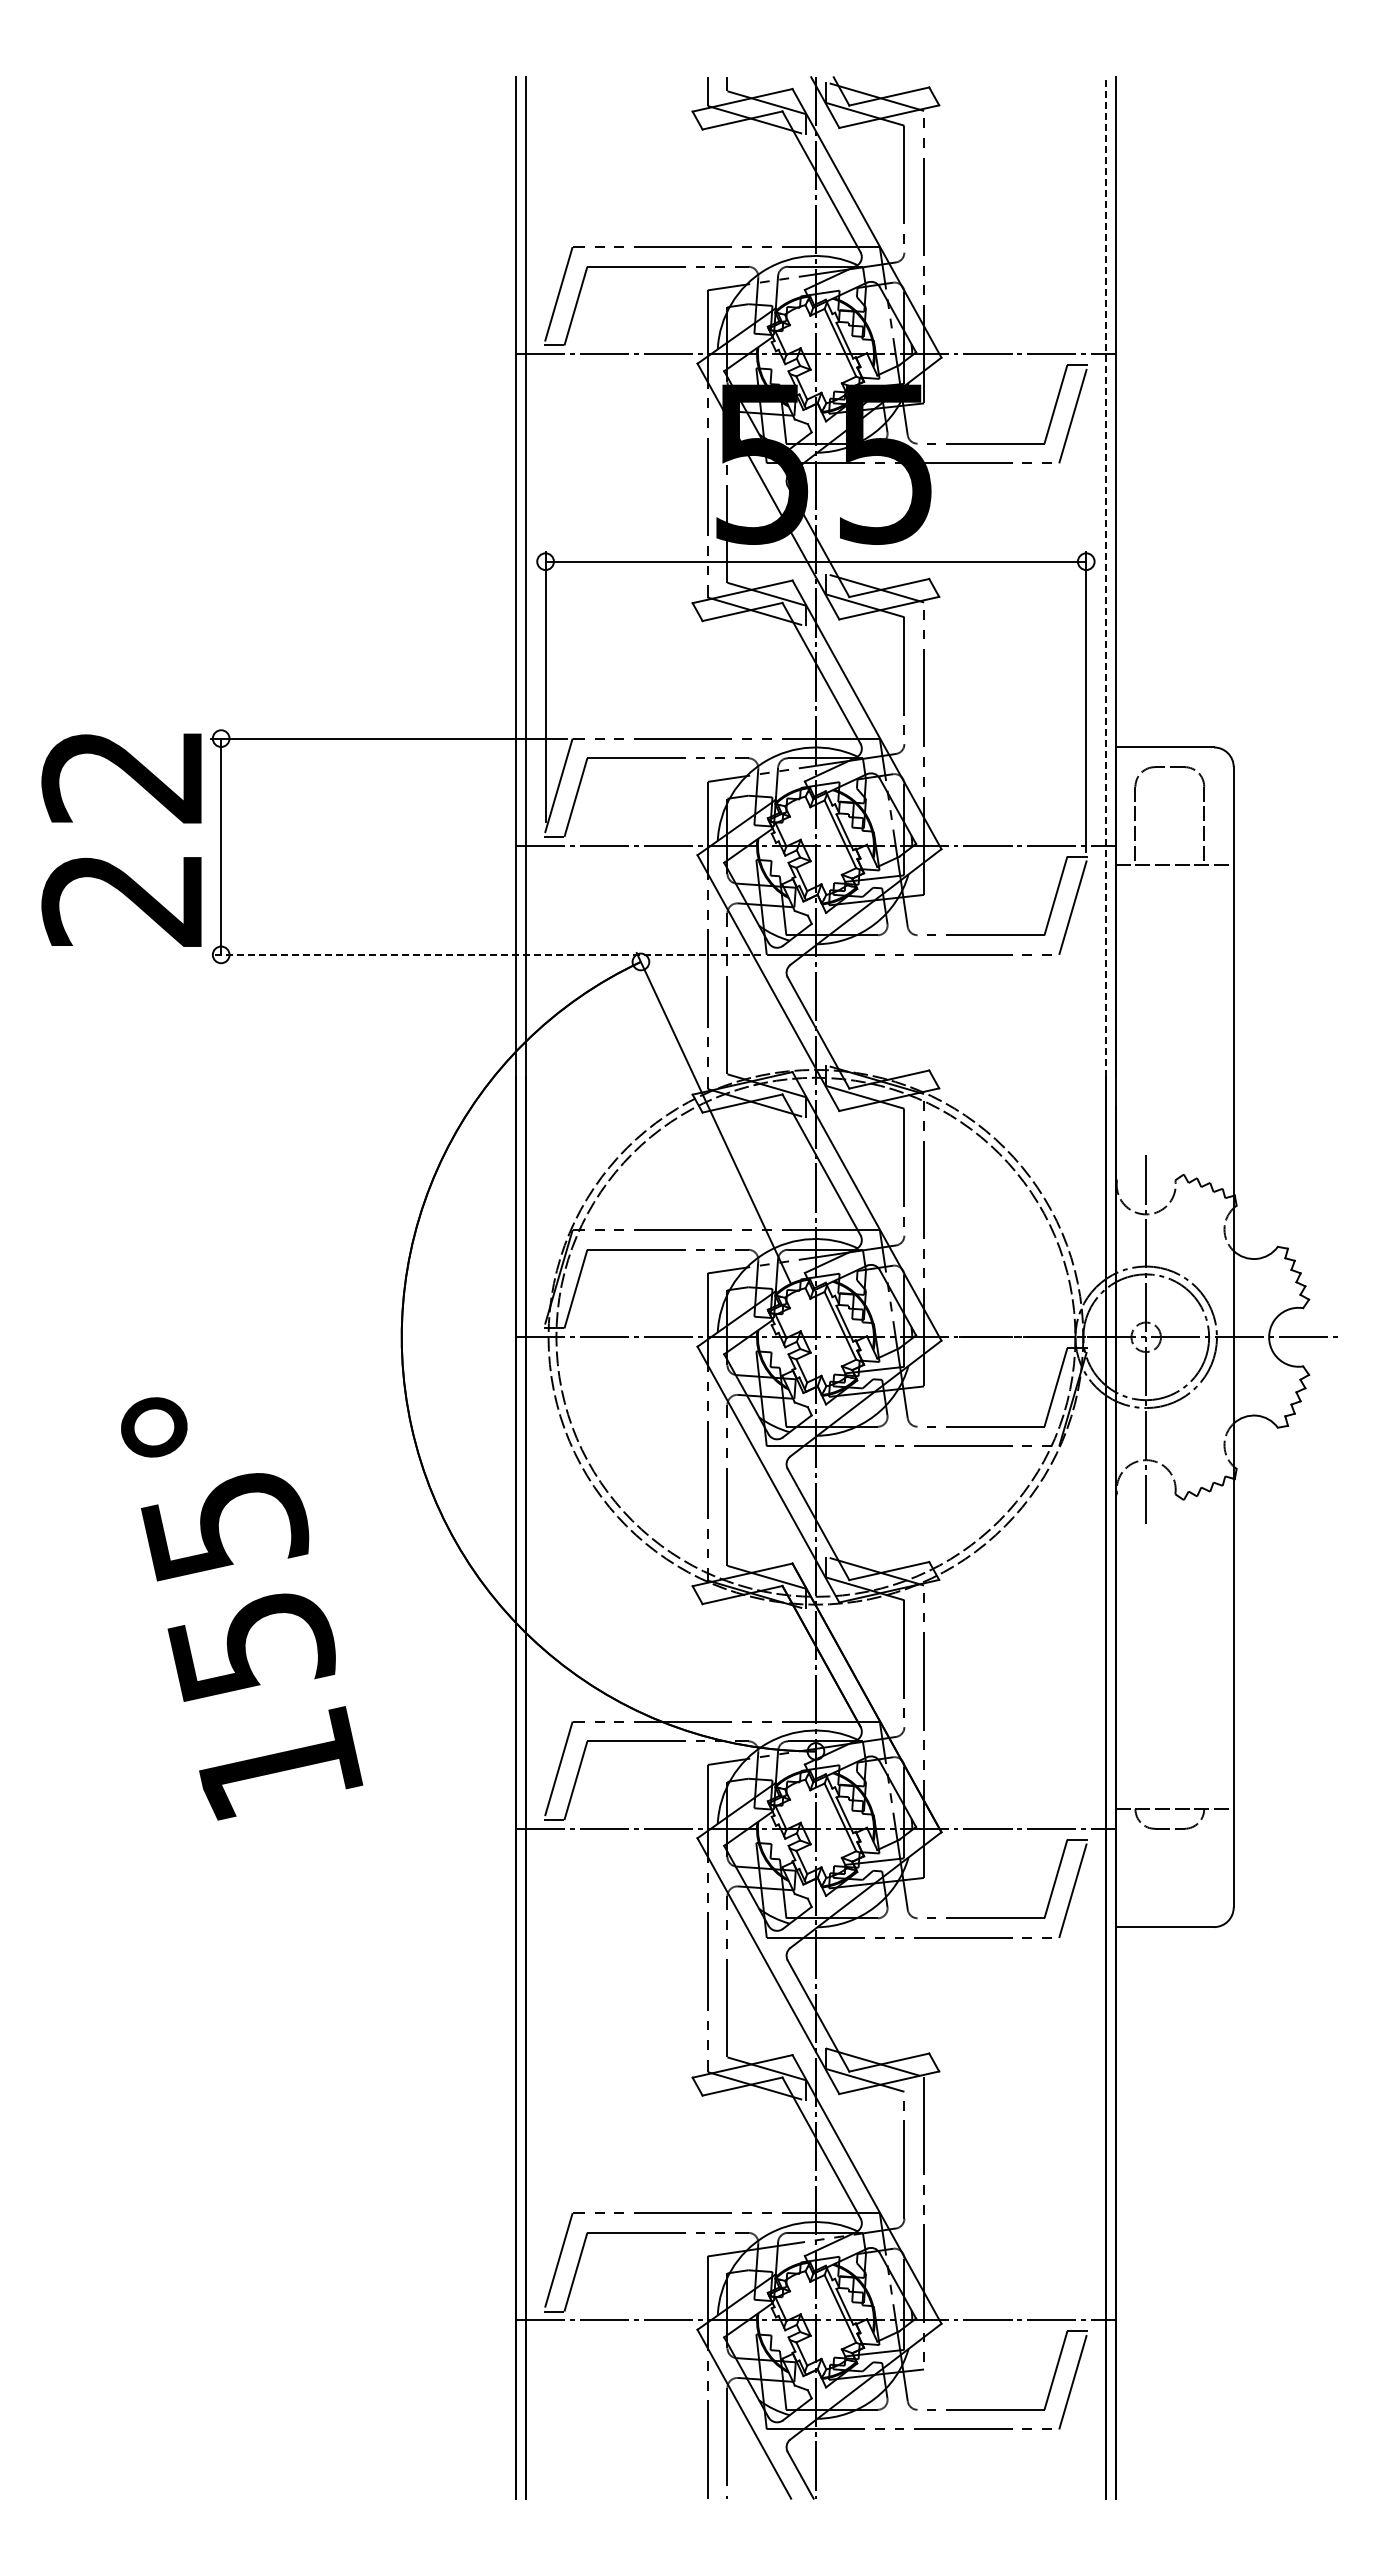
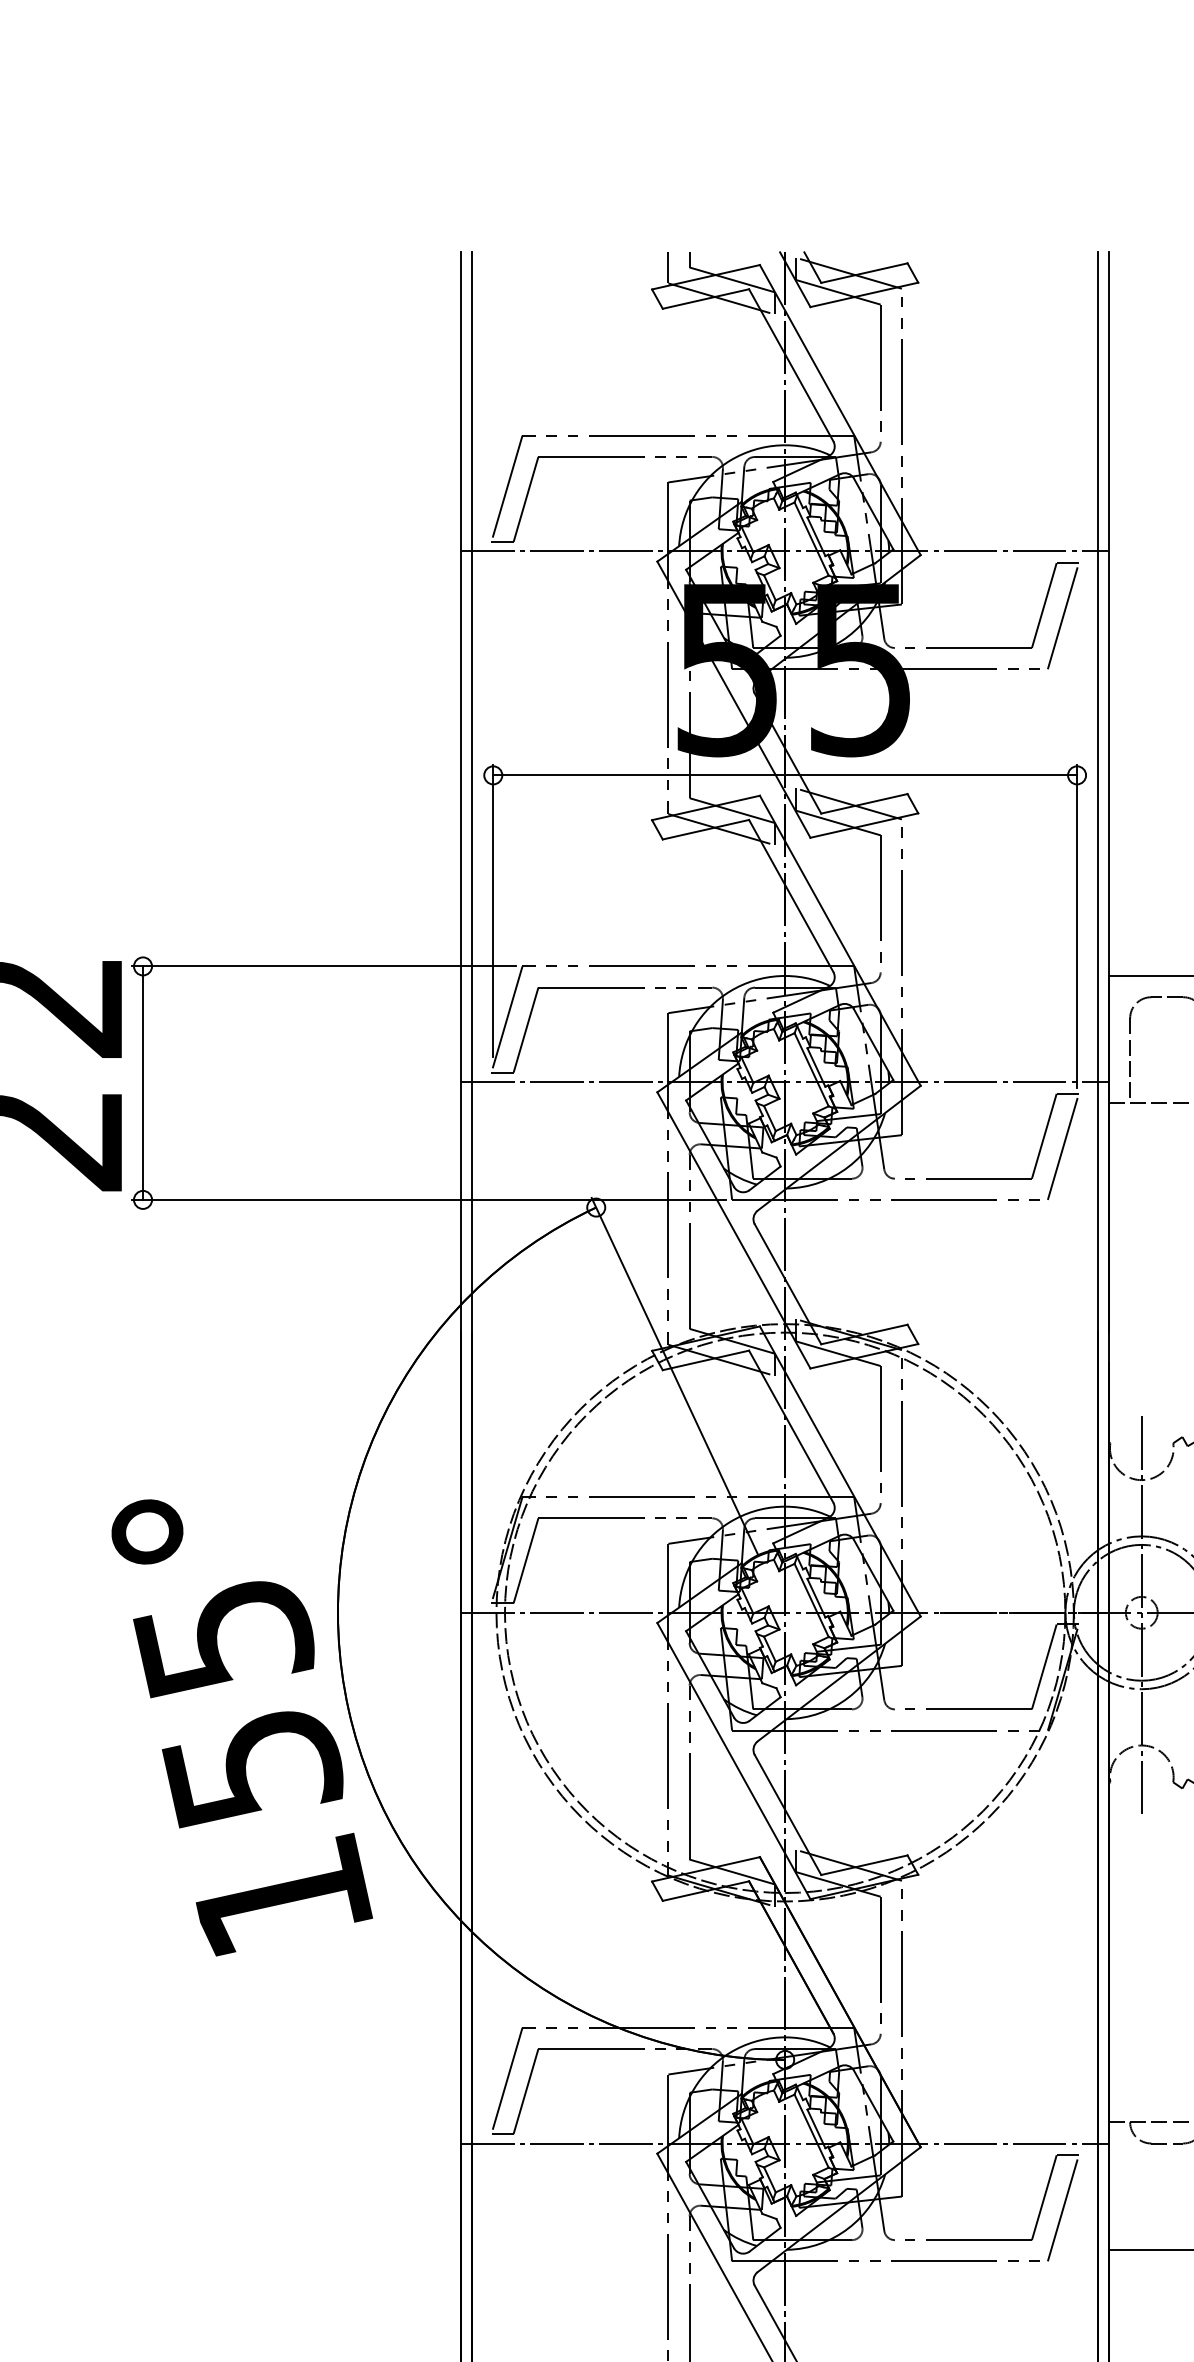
line: (1105, 577) -> (1097, 792), dashed -> solid
line: (485, 954) -> (428, 1199), dashed -> solid
text: (242, 1608) -> (242, 1727), moved

